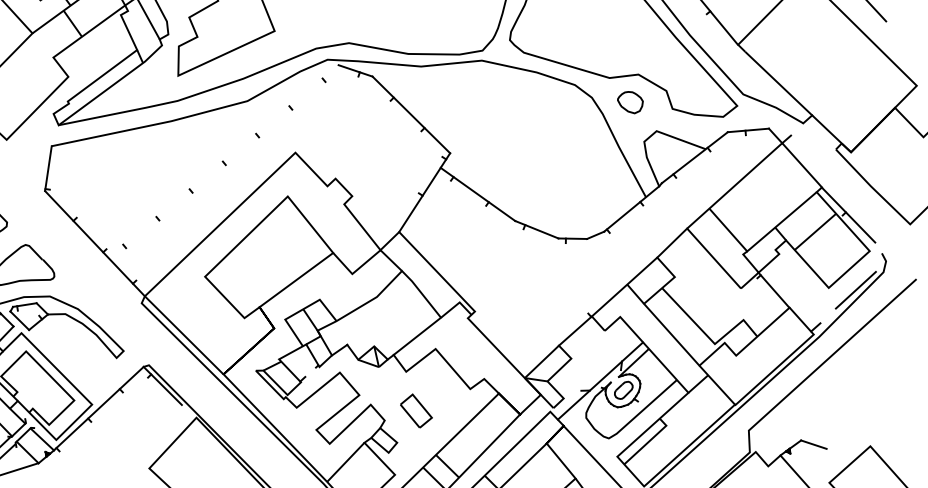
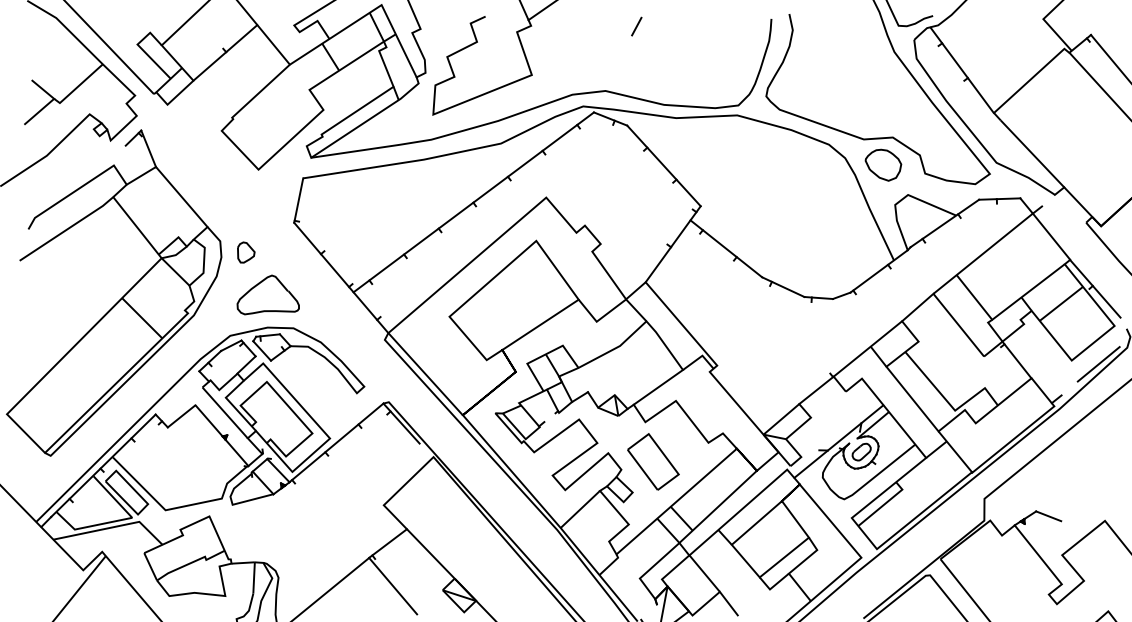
part: (630, 102) -> (883, 164), size x1.43
line: (223, 161) -> (473, 202), added
part: (416, 410) -> (653, 461), size x1.67

